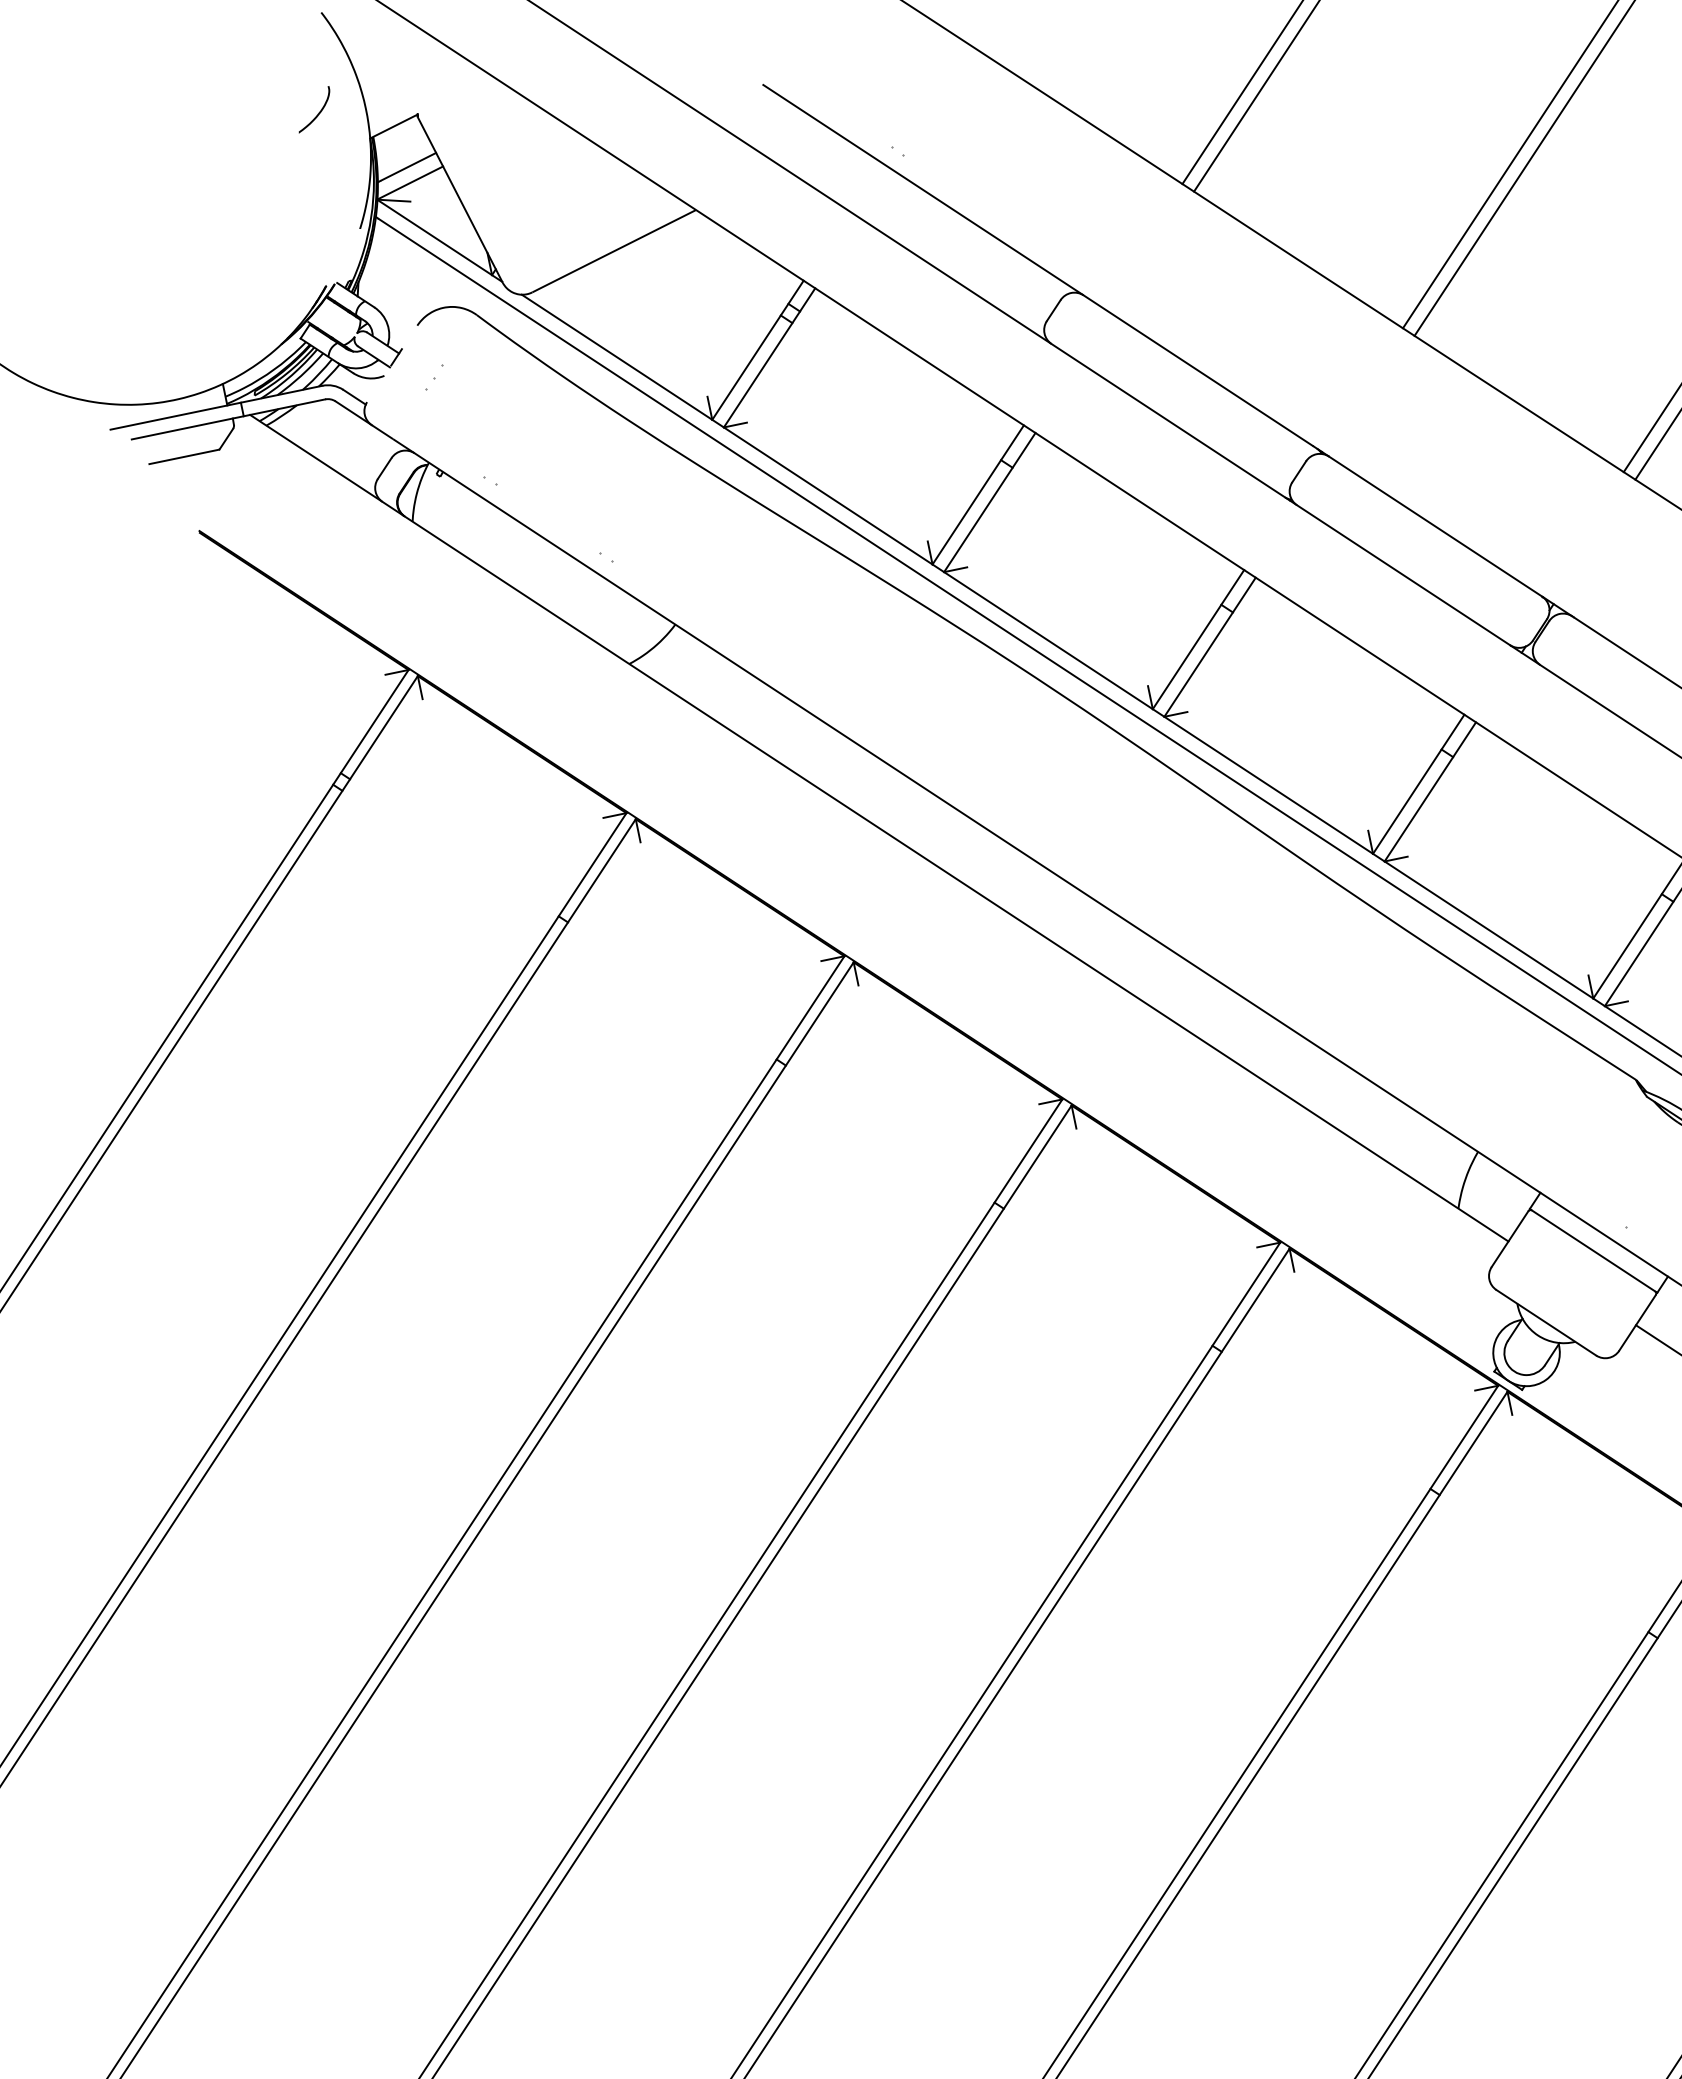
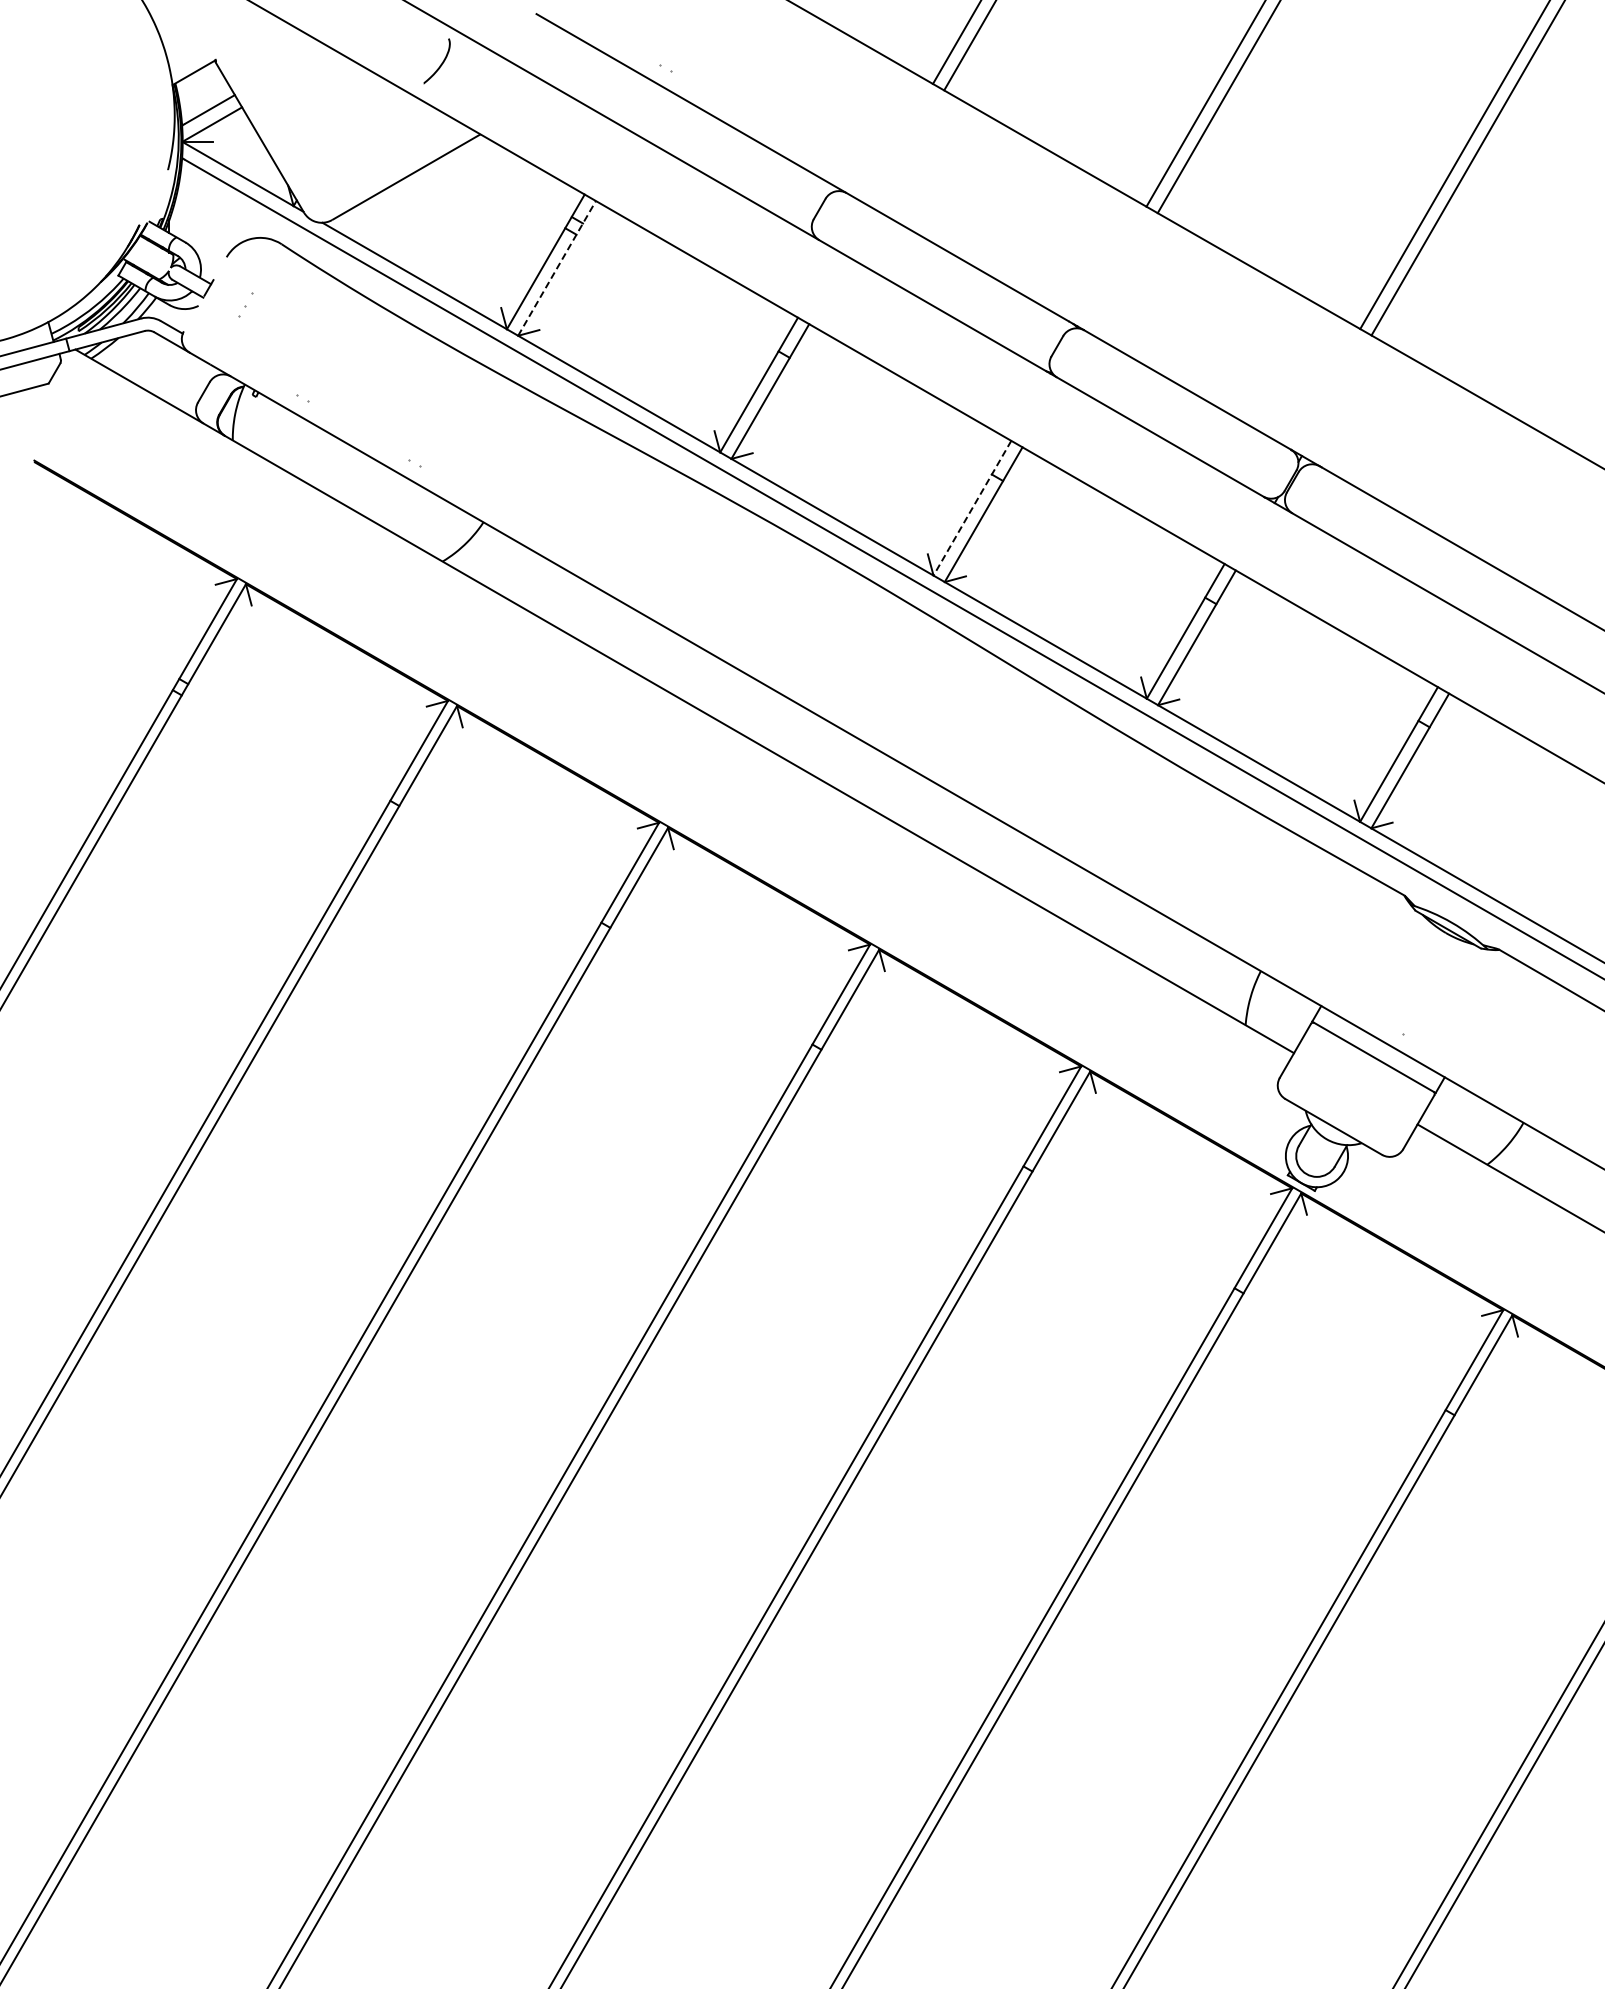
curve: (317, 113) -> (440, 64), moved
line: (770, 358) -> (557, 268), solid -> dashed
line: (1198, 639) -> (972, 508), solid -> dashed

